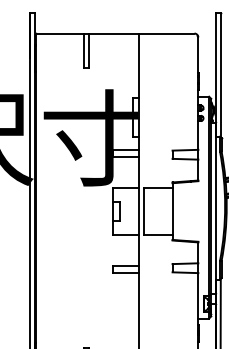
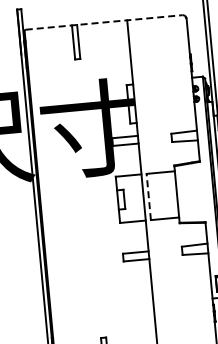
line: (115, 33) -> (103, 22), solid -> dashed
line: (144, 210) -> (148, 195), solid -> dashed

